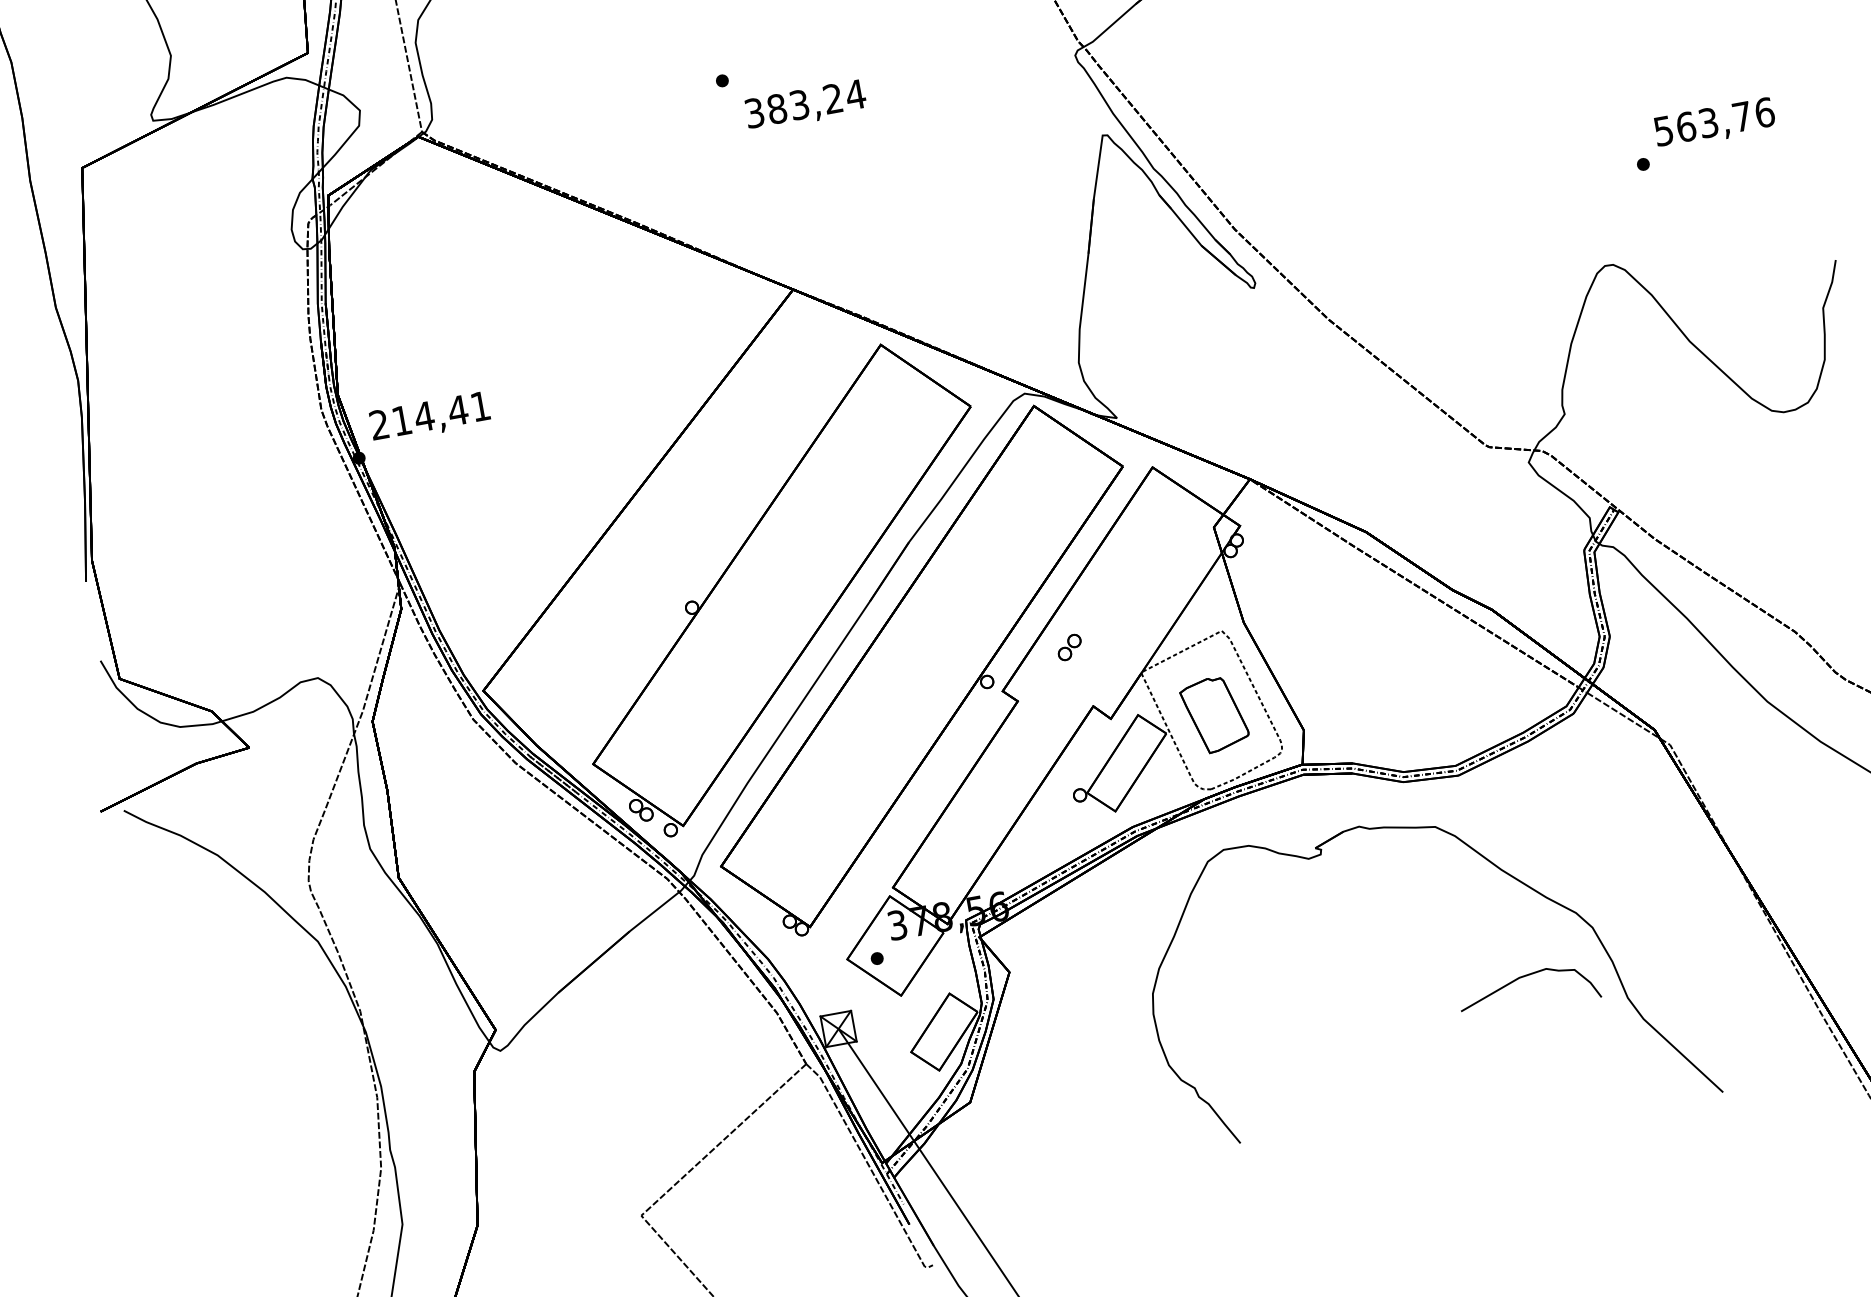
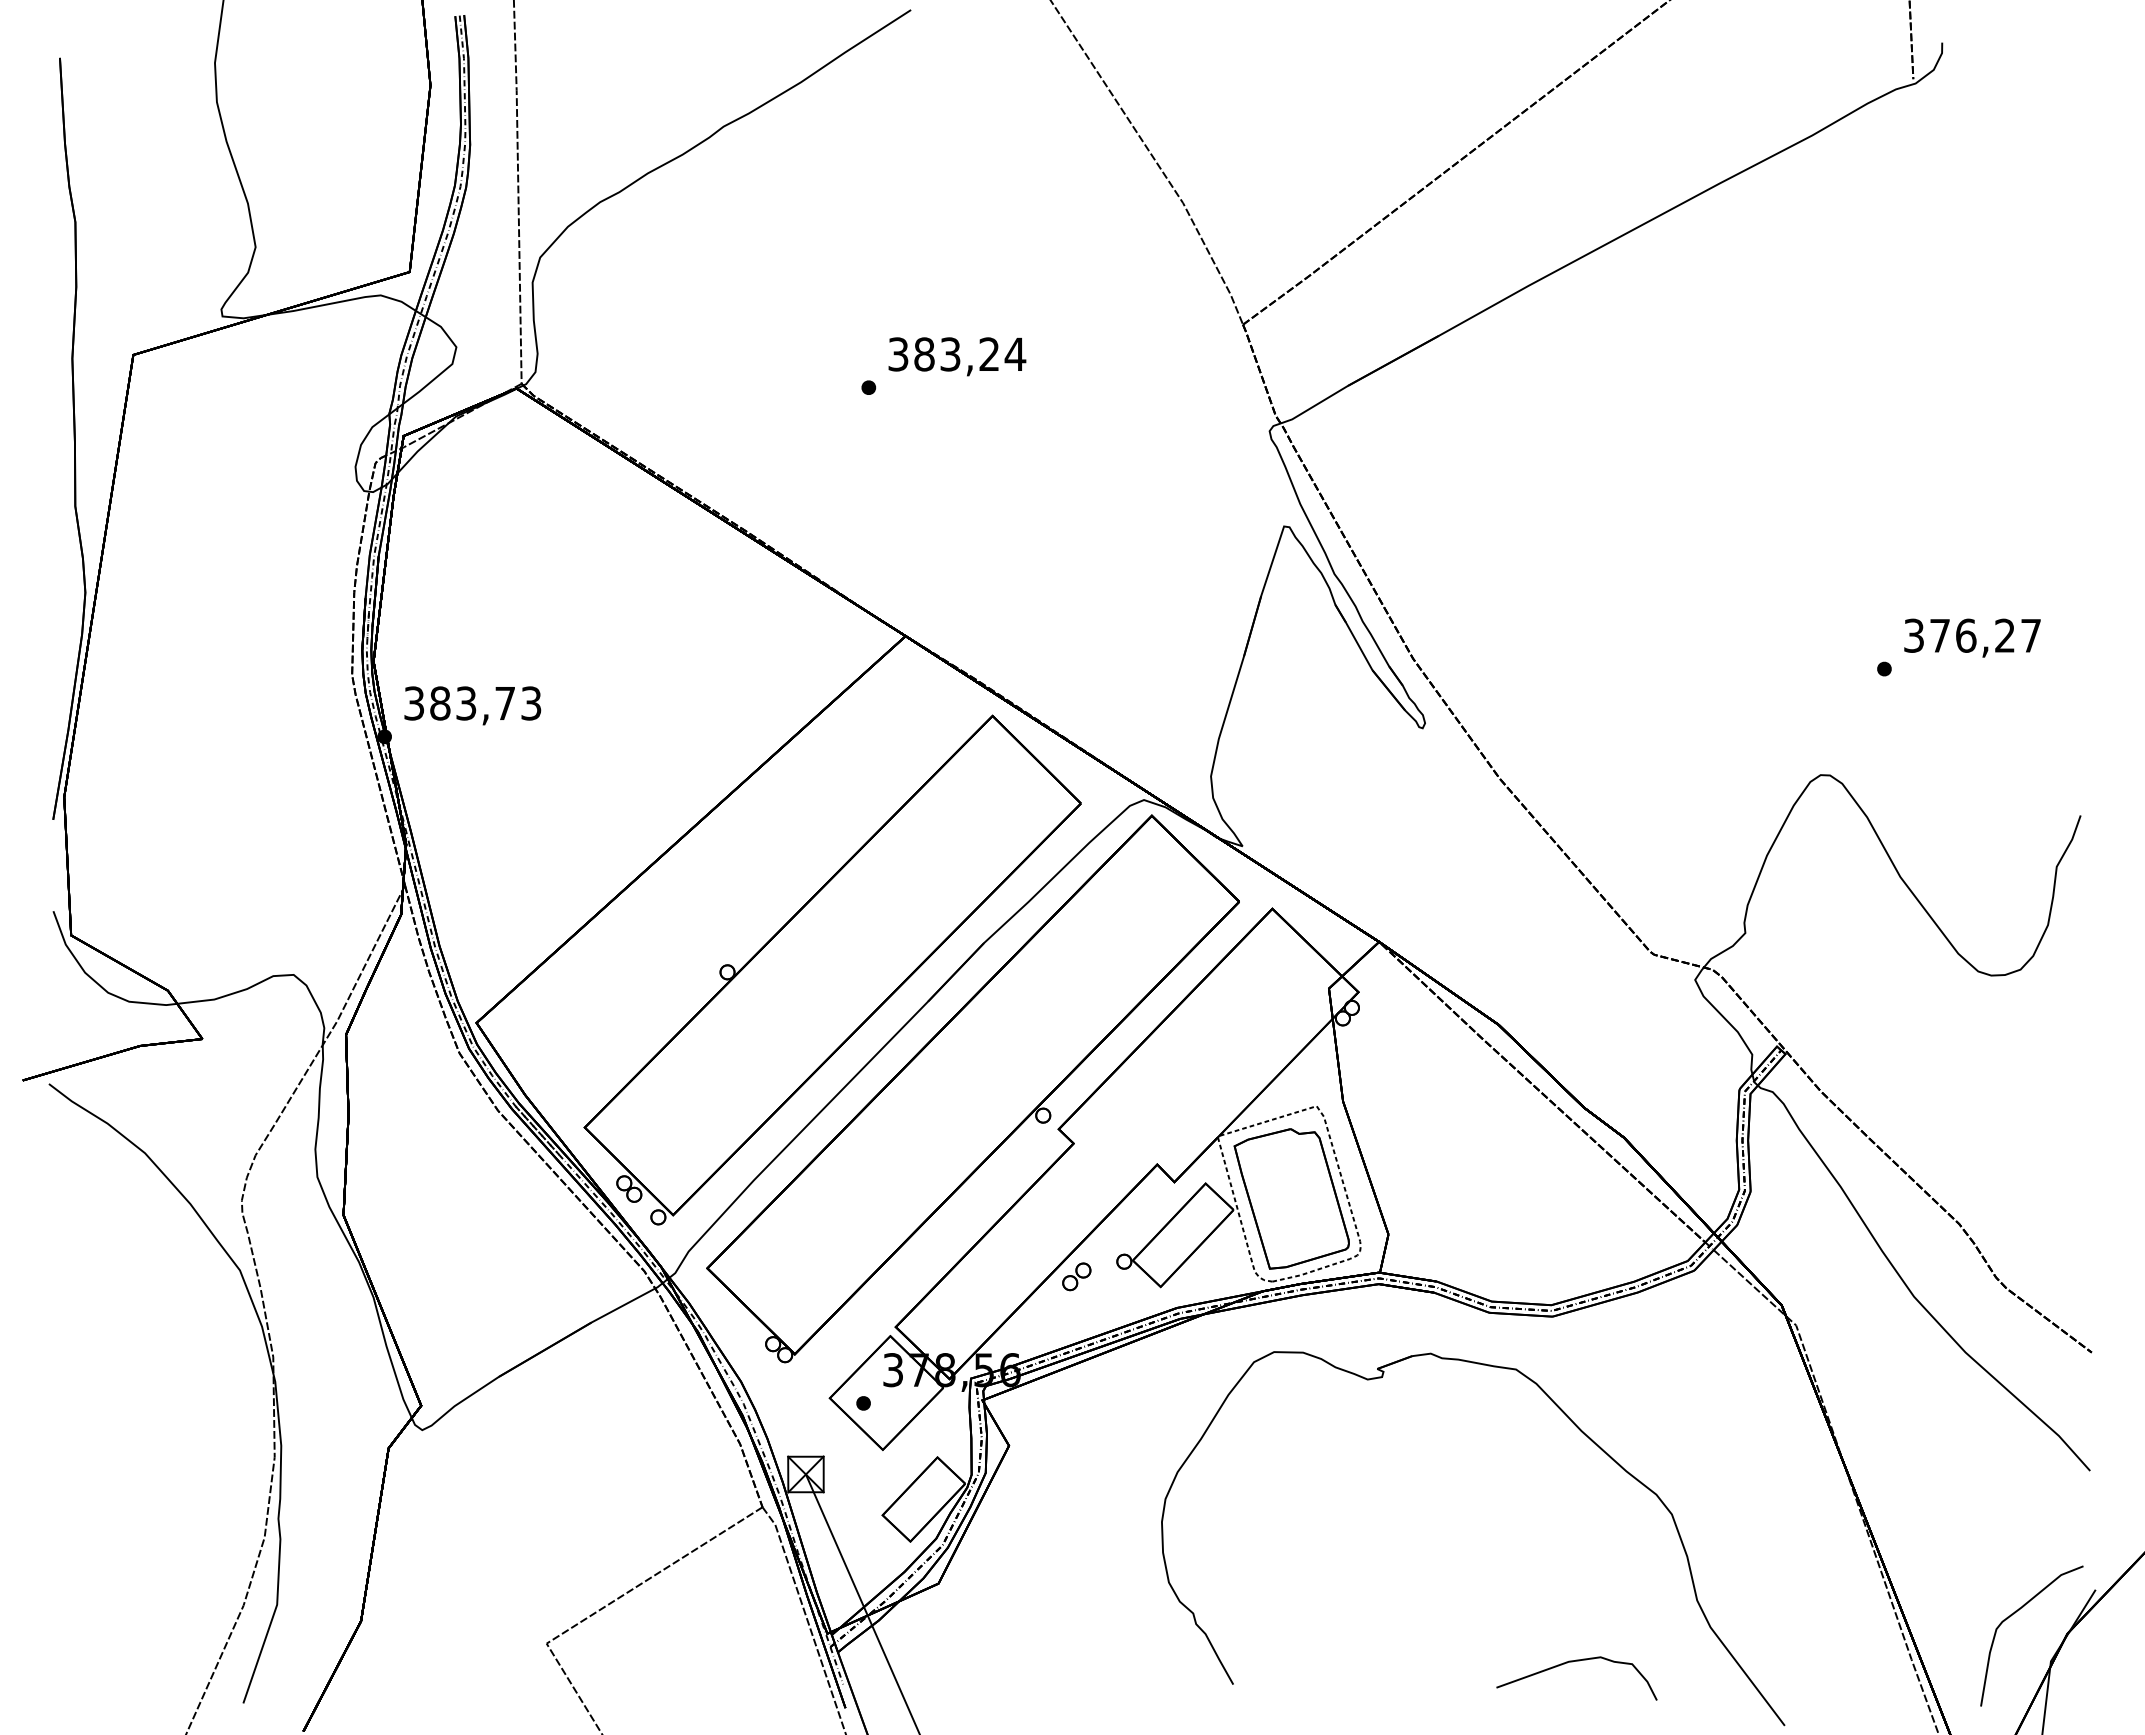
text: (805, 105) -> (957, 356), moved
text: (1714, 121) -> (1972, 635), 563,76 -> 376,27
text: (429, 415) -> (472, 703), 214,41 -> 383,73
part: (1069, 647) -> (1076, 1276), moved
part: (1214, 714) -> (1291, 1198), size x1.67
curve: (1522, 977) -> (1572, 1662), moved

